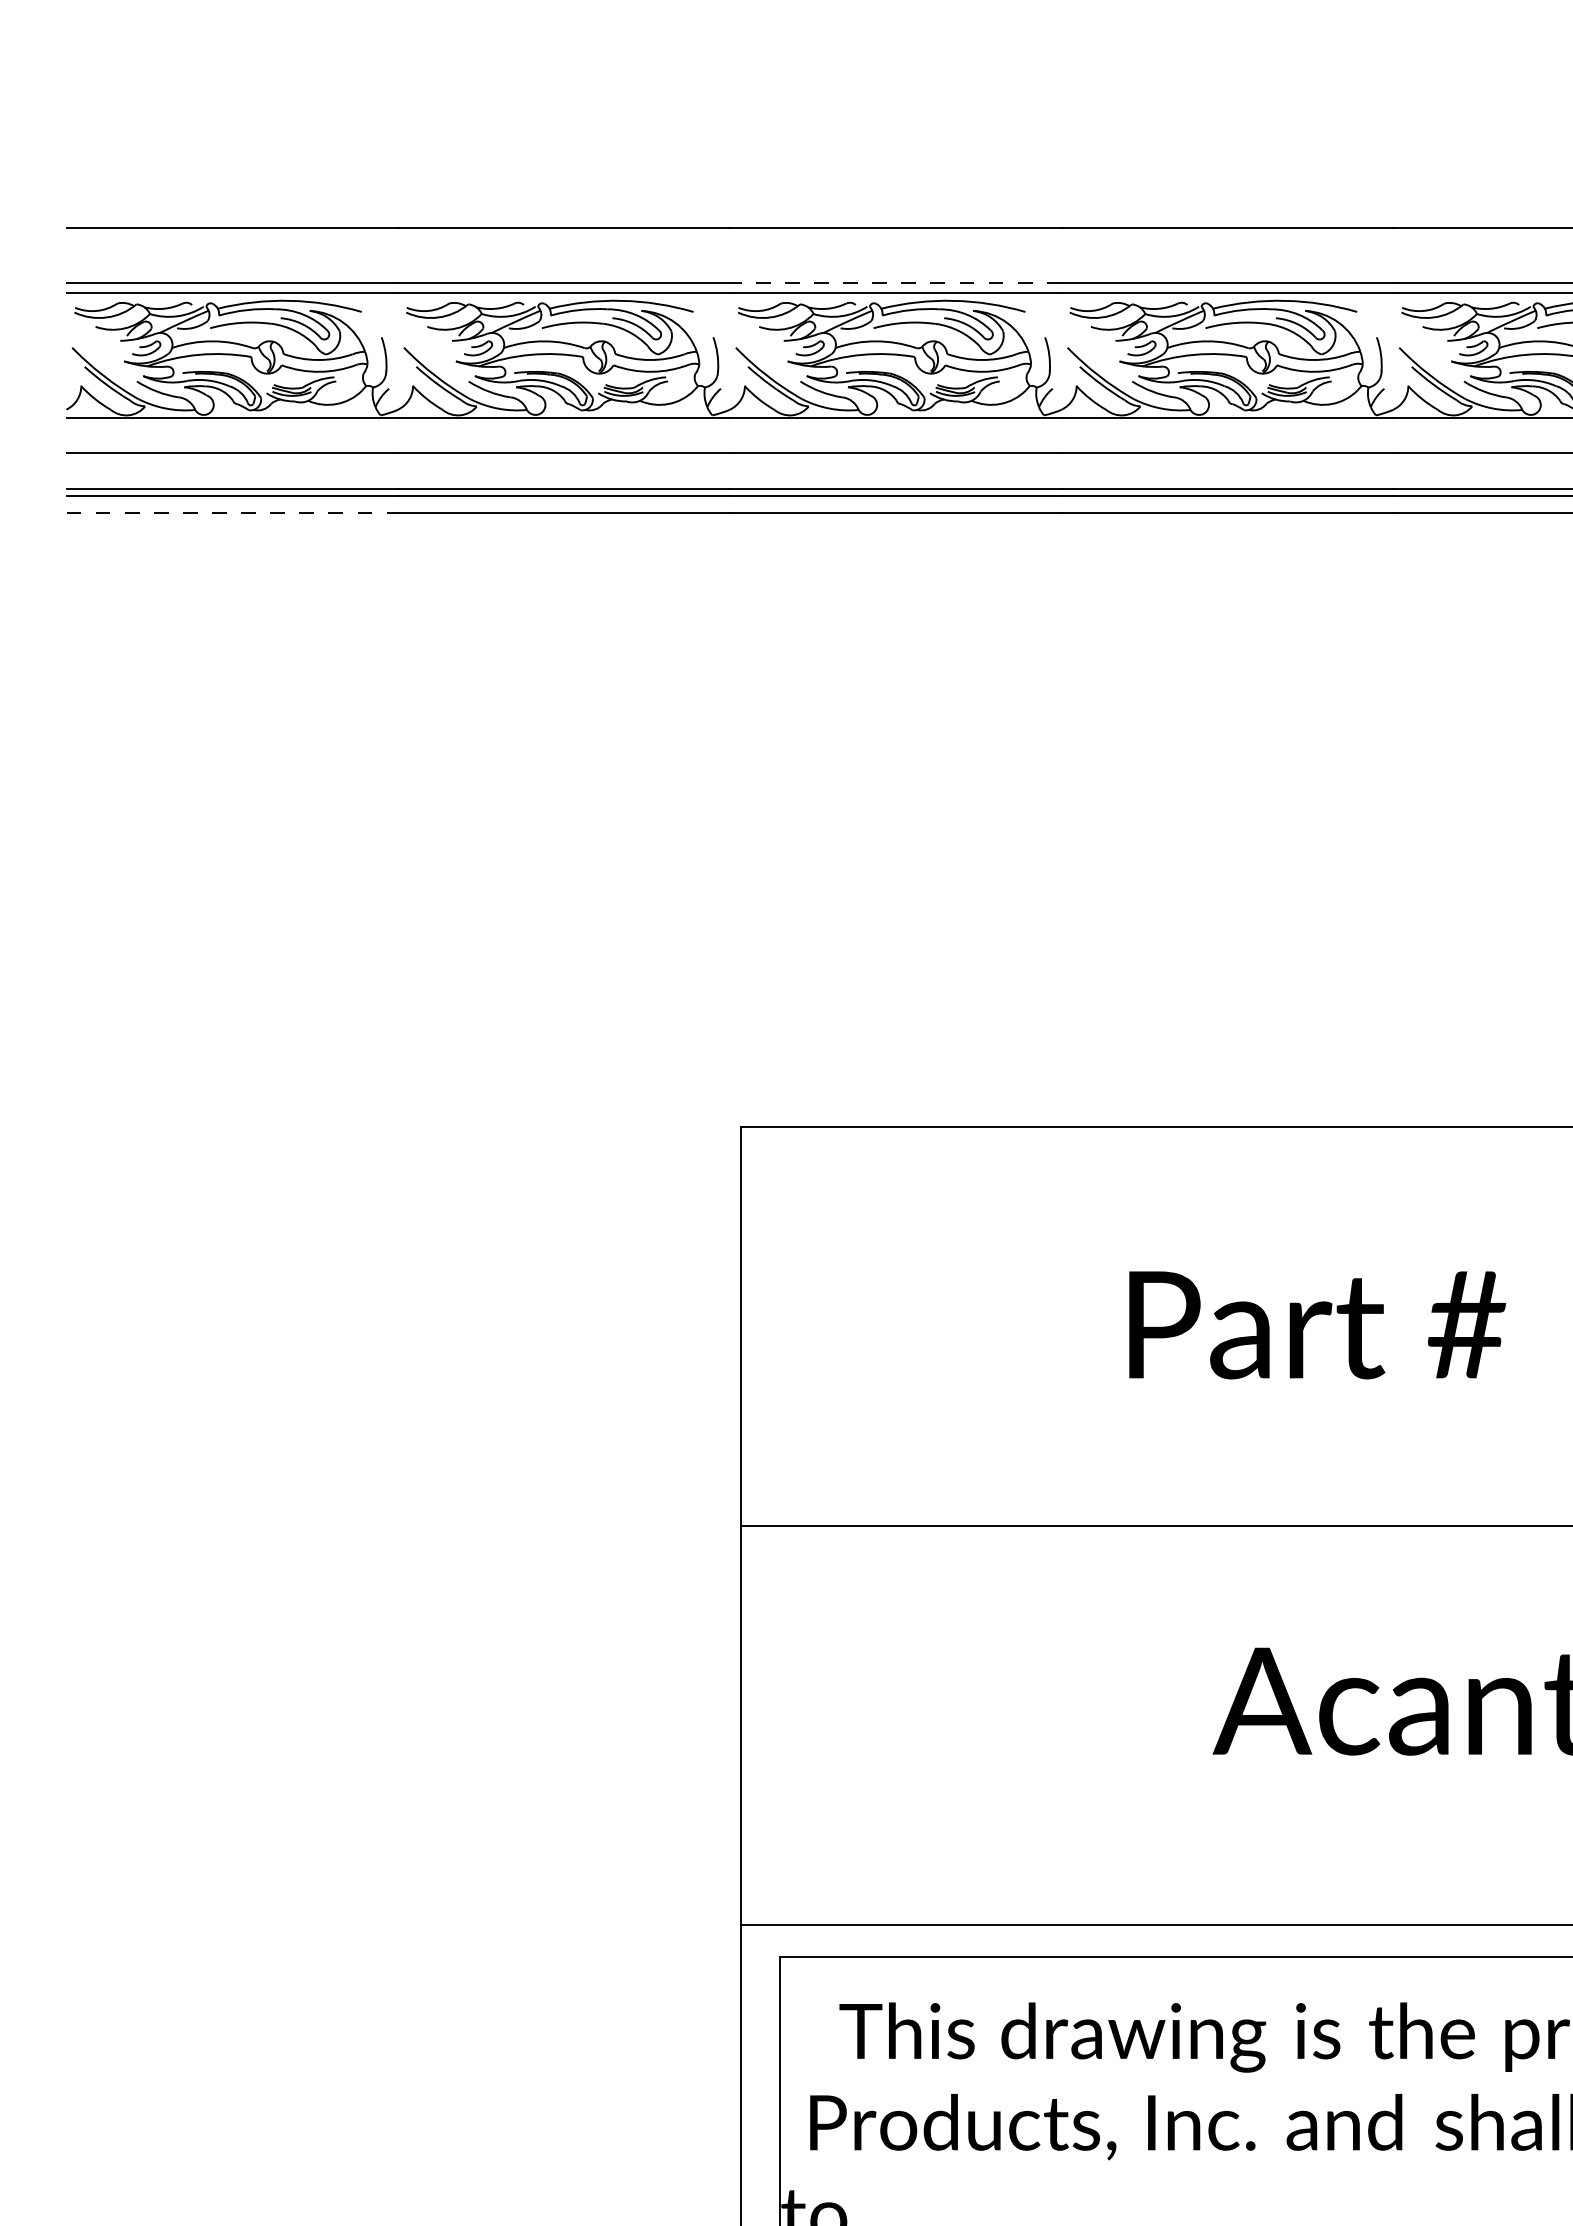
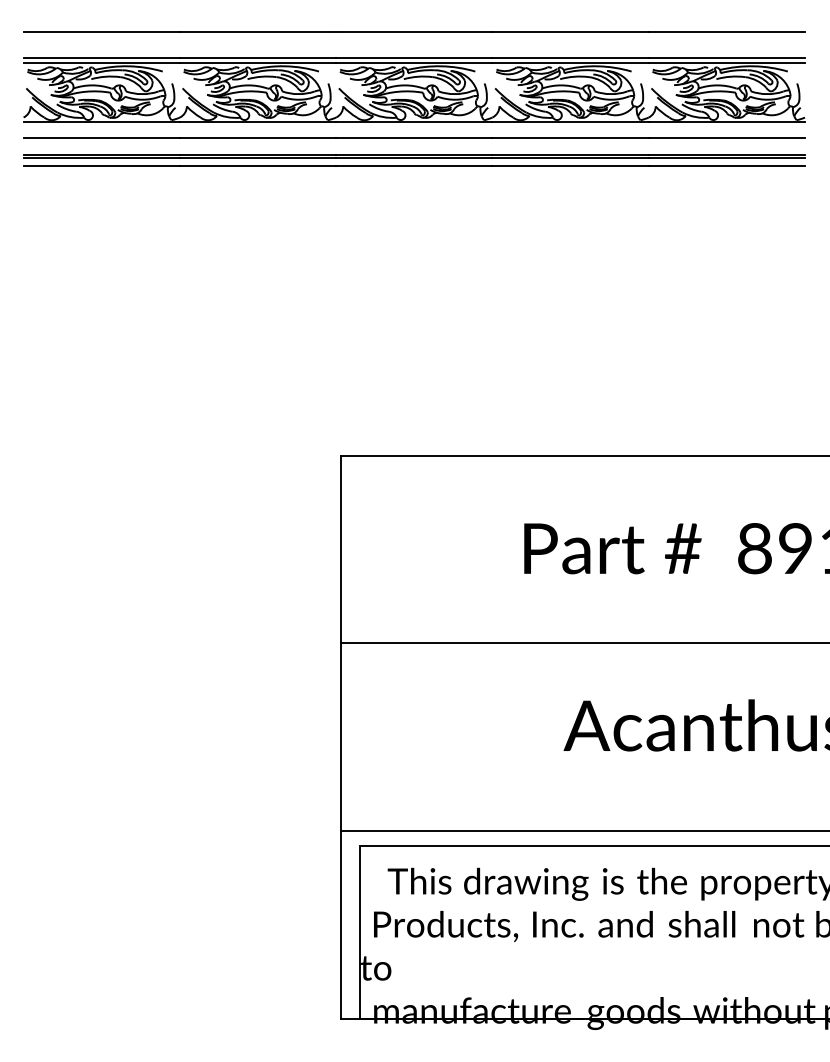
line: (894, 282) -> (413, 57), dashed -> solid
line: (233, 513) -> (102, 166), dashed -> solid

